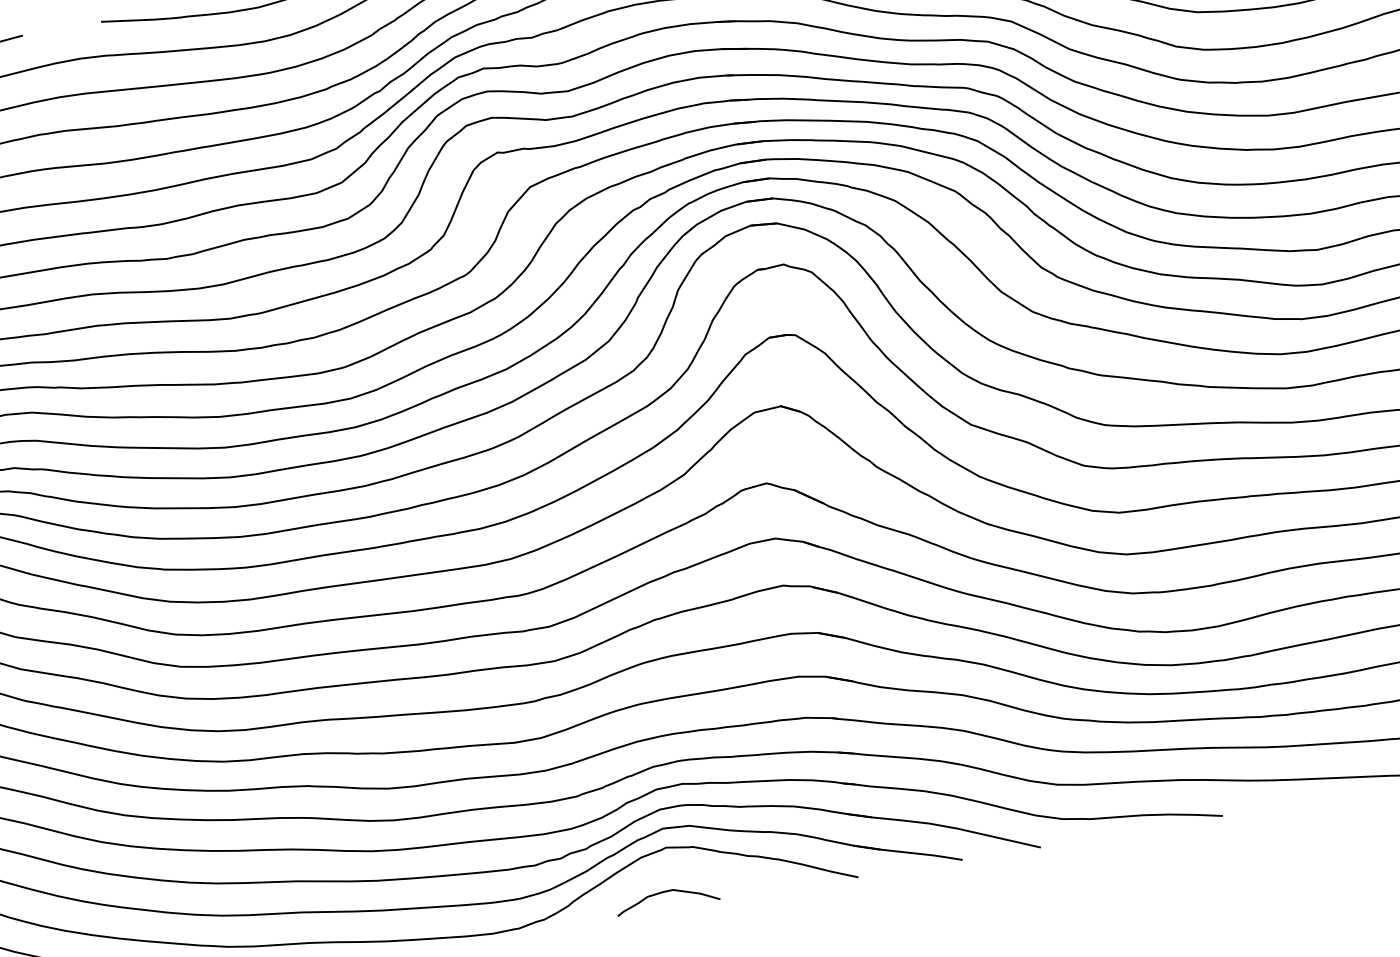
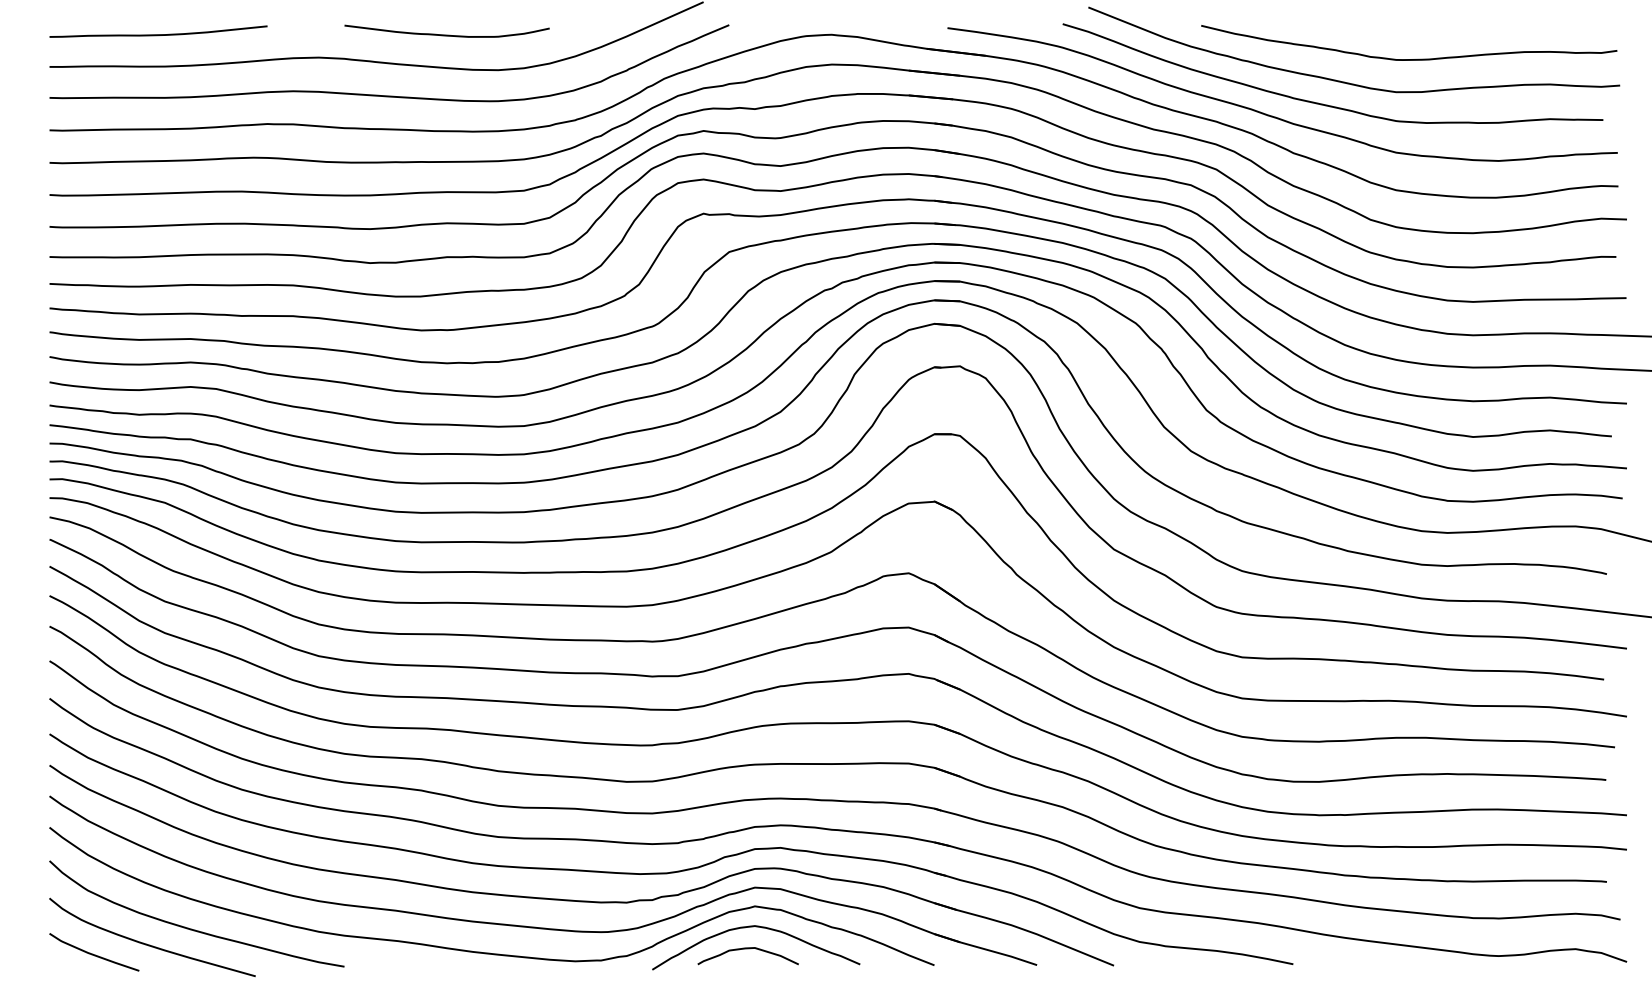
curve: (677, 868) -> (762, 928), added

